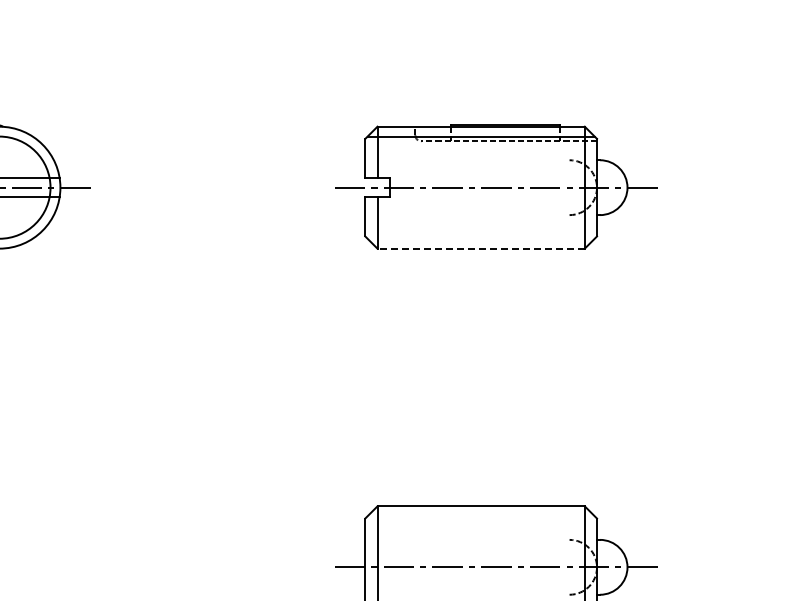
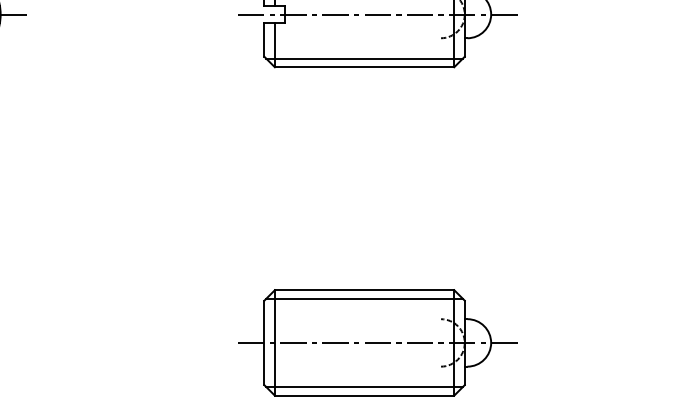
line: (480, 238) -> (364, 58), added
line: (481, 248) -> (364, 67), dashed -> solid
line: (480, 516) -> (364, 298), added

